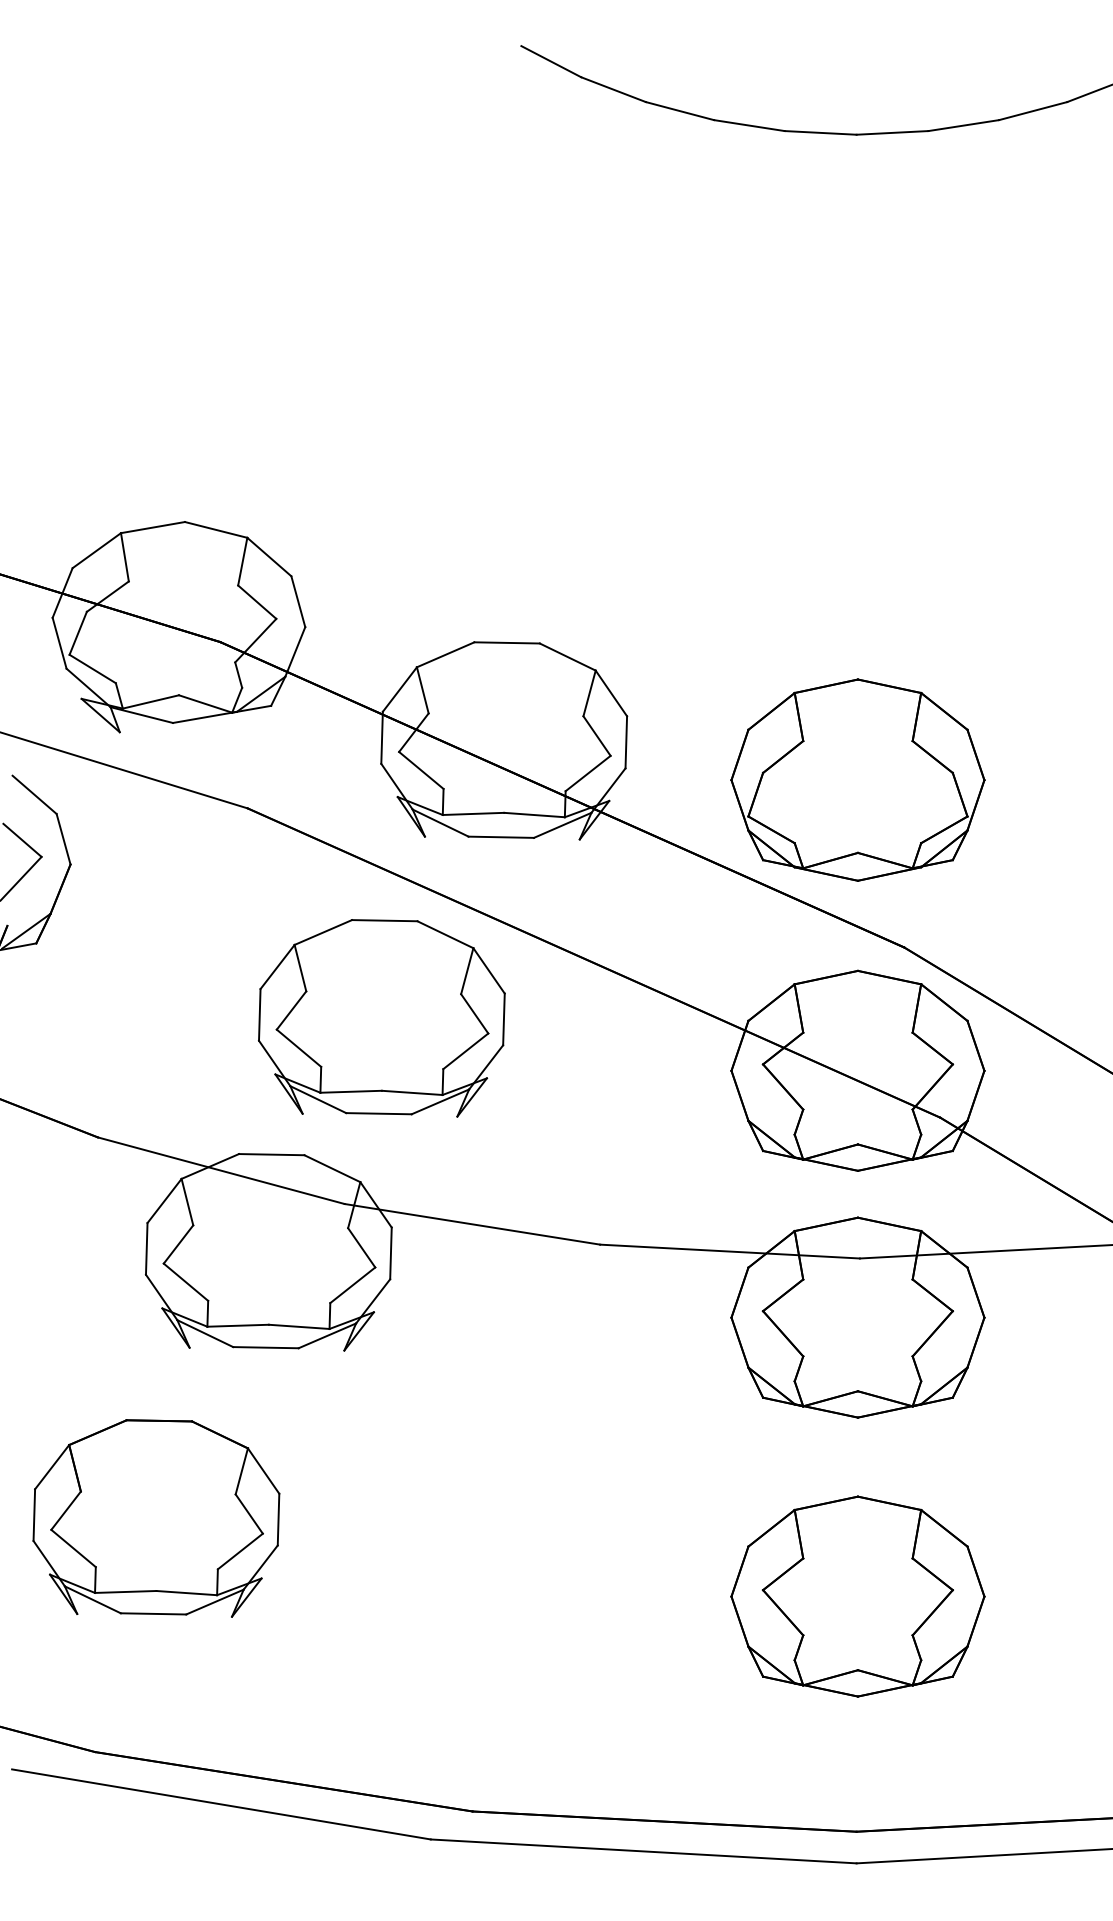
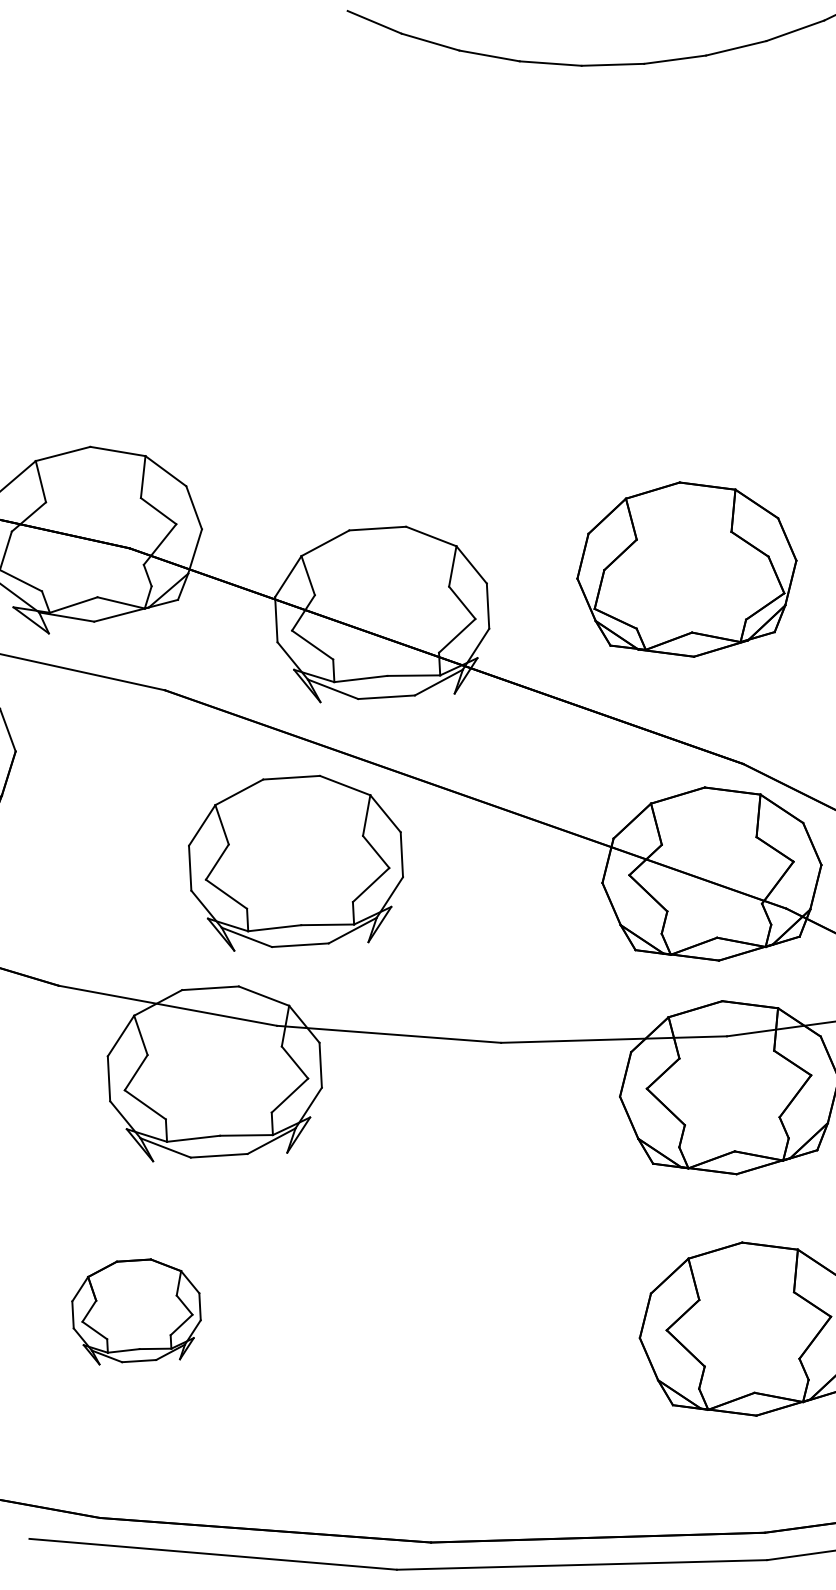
part: (857, 779) -> (686, 569), moved
part: (156, 1518) -> (136, 1311), size x0.6

